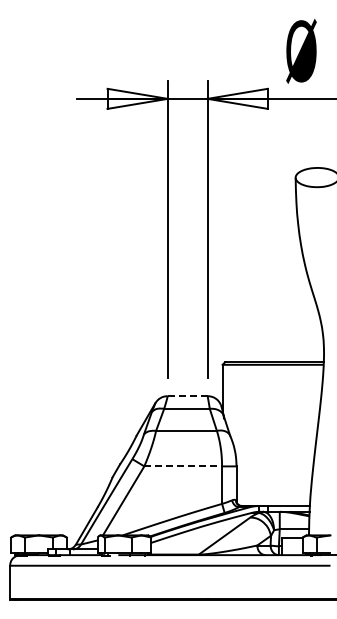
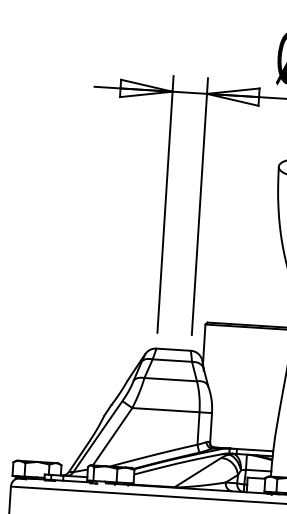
line: (187, 396) -> (173, 350), dashed -> solid
line: (183, 466) -> (166, 410), dashed -> solid

